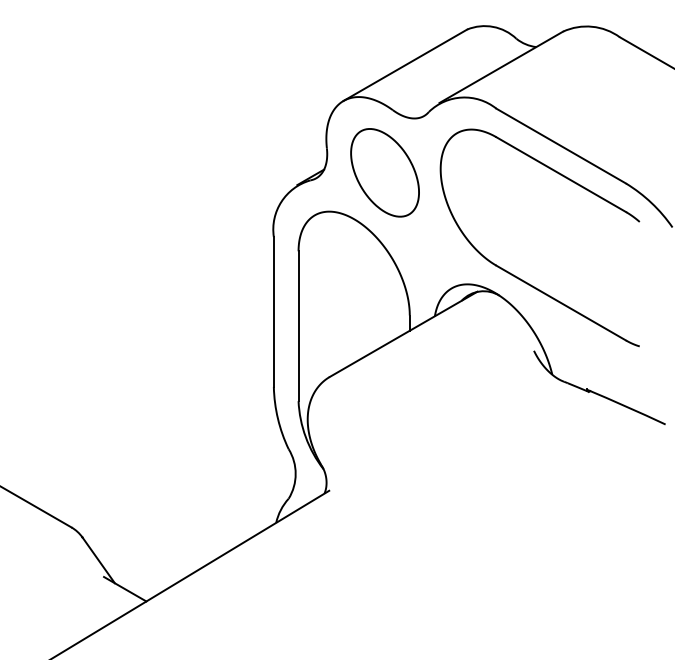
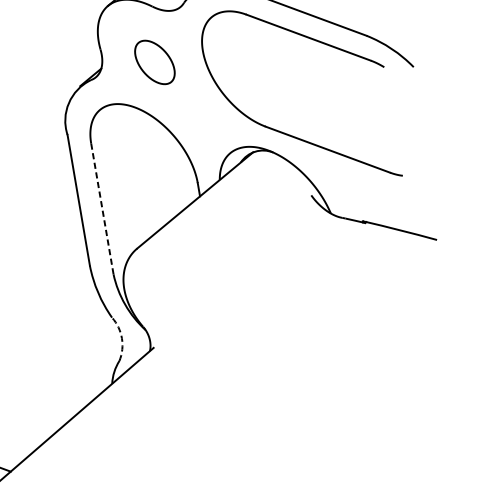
part: (384, 172) -> (154, 62), size x0.6
line: (298, 326) -> (102, 209), solid -> dashed
arc: (295, 473) -> (121, 337), solid -> dashed

